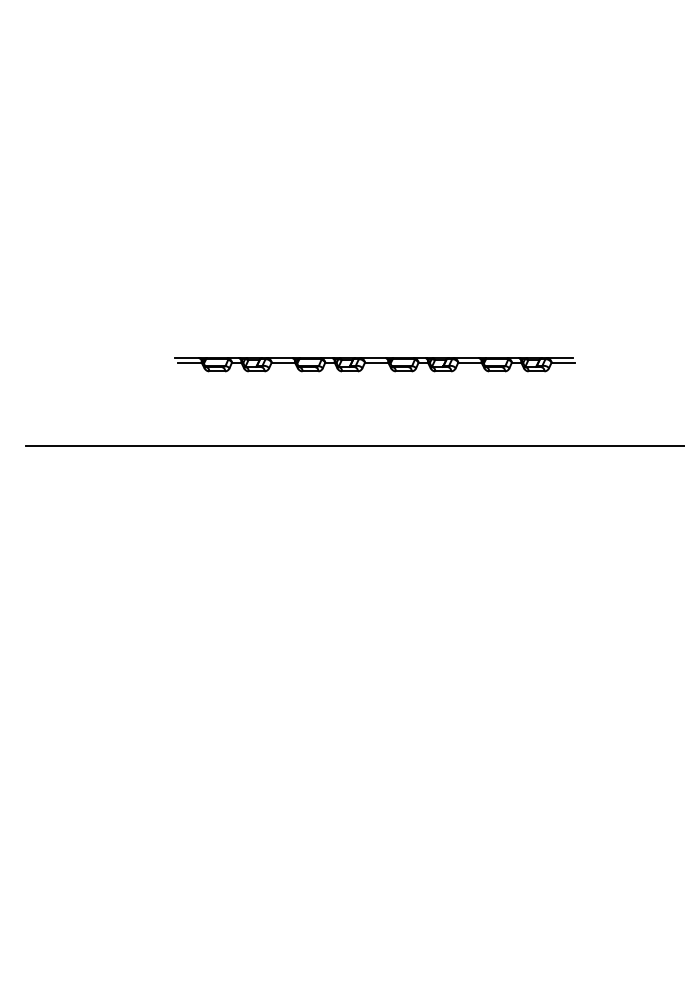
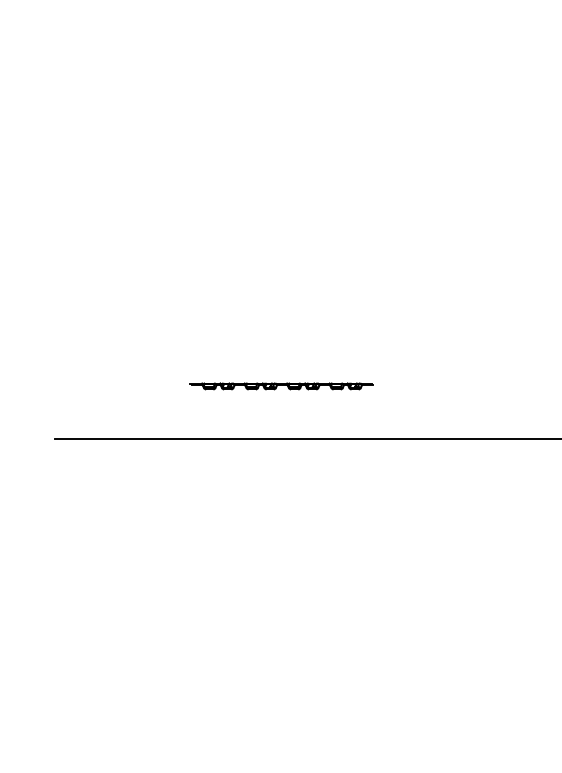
part: (374, 364) -> (281, 386), size x0.7

